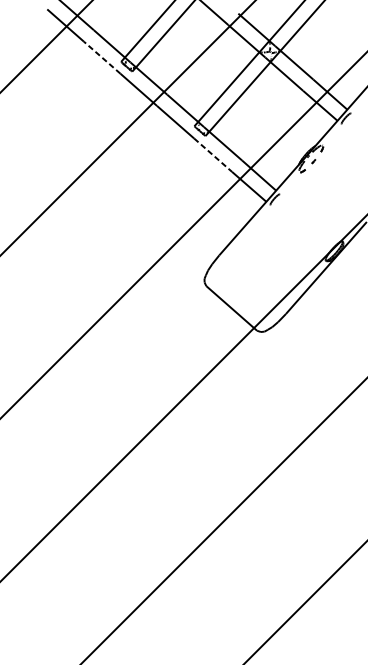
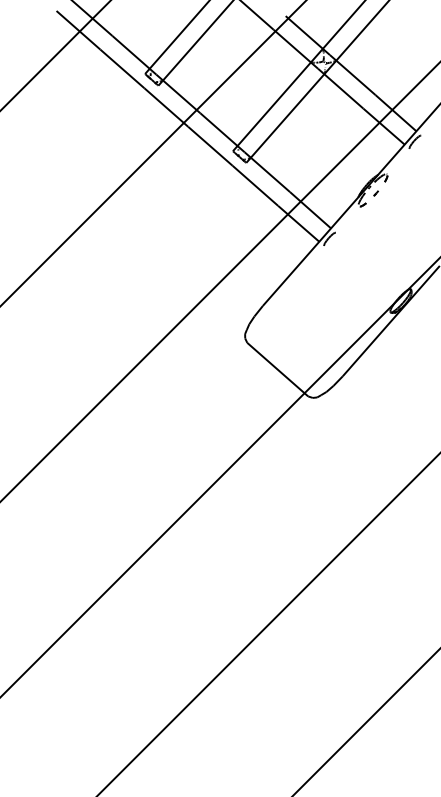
line: (102, 57) -> (122, 68), dashed -> solid
line: (213, 155) -> (255, 186), dashed -> solid

